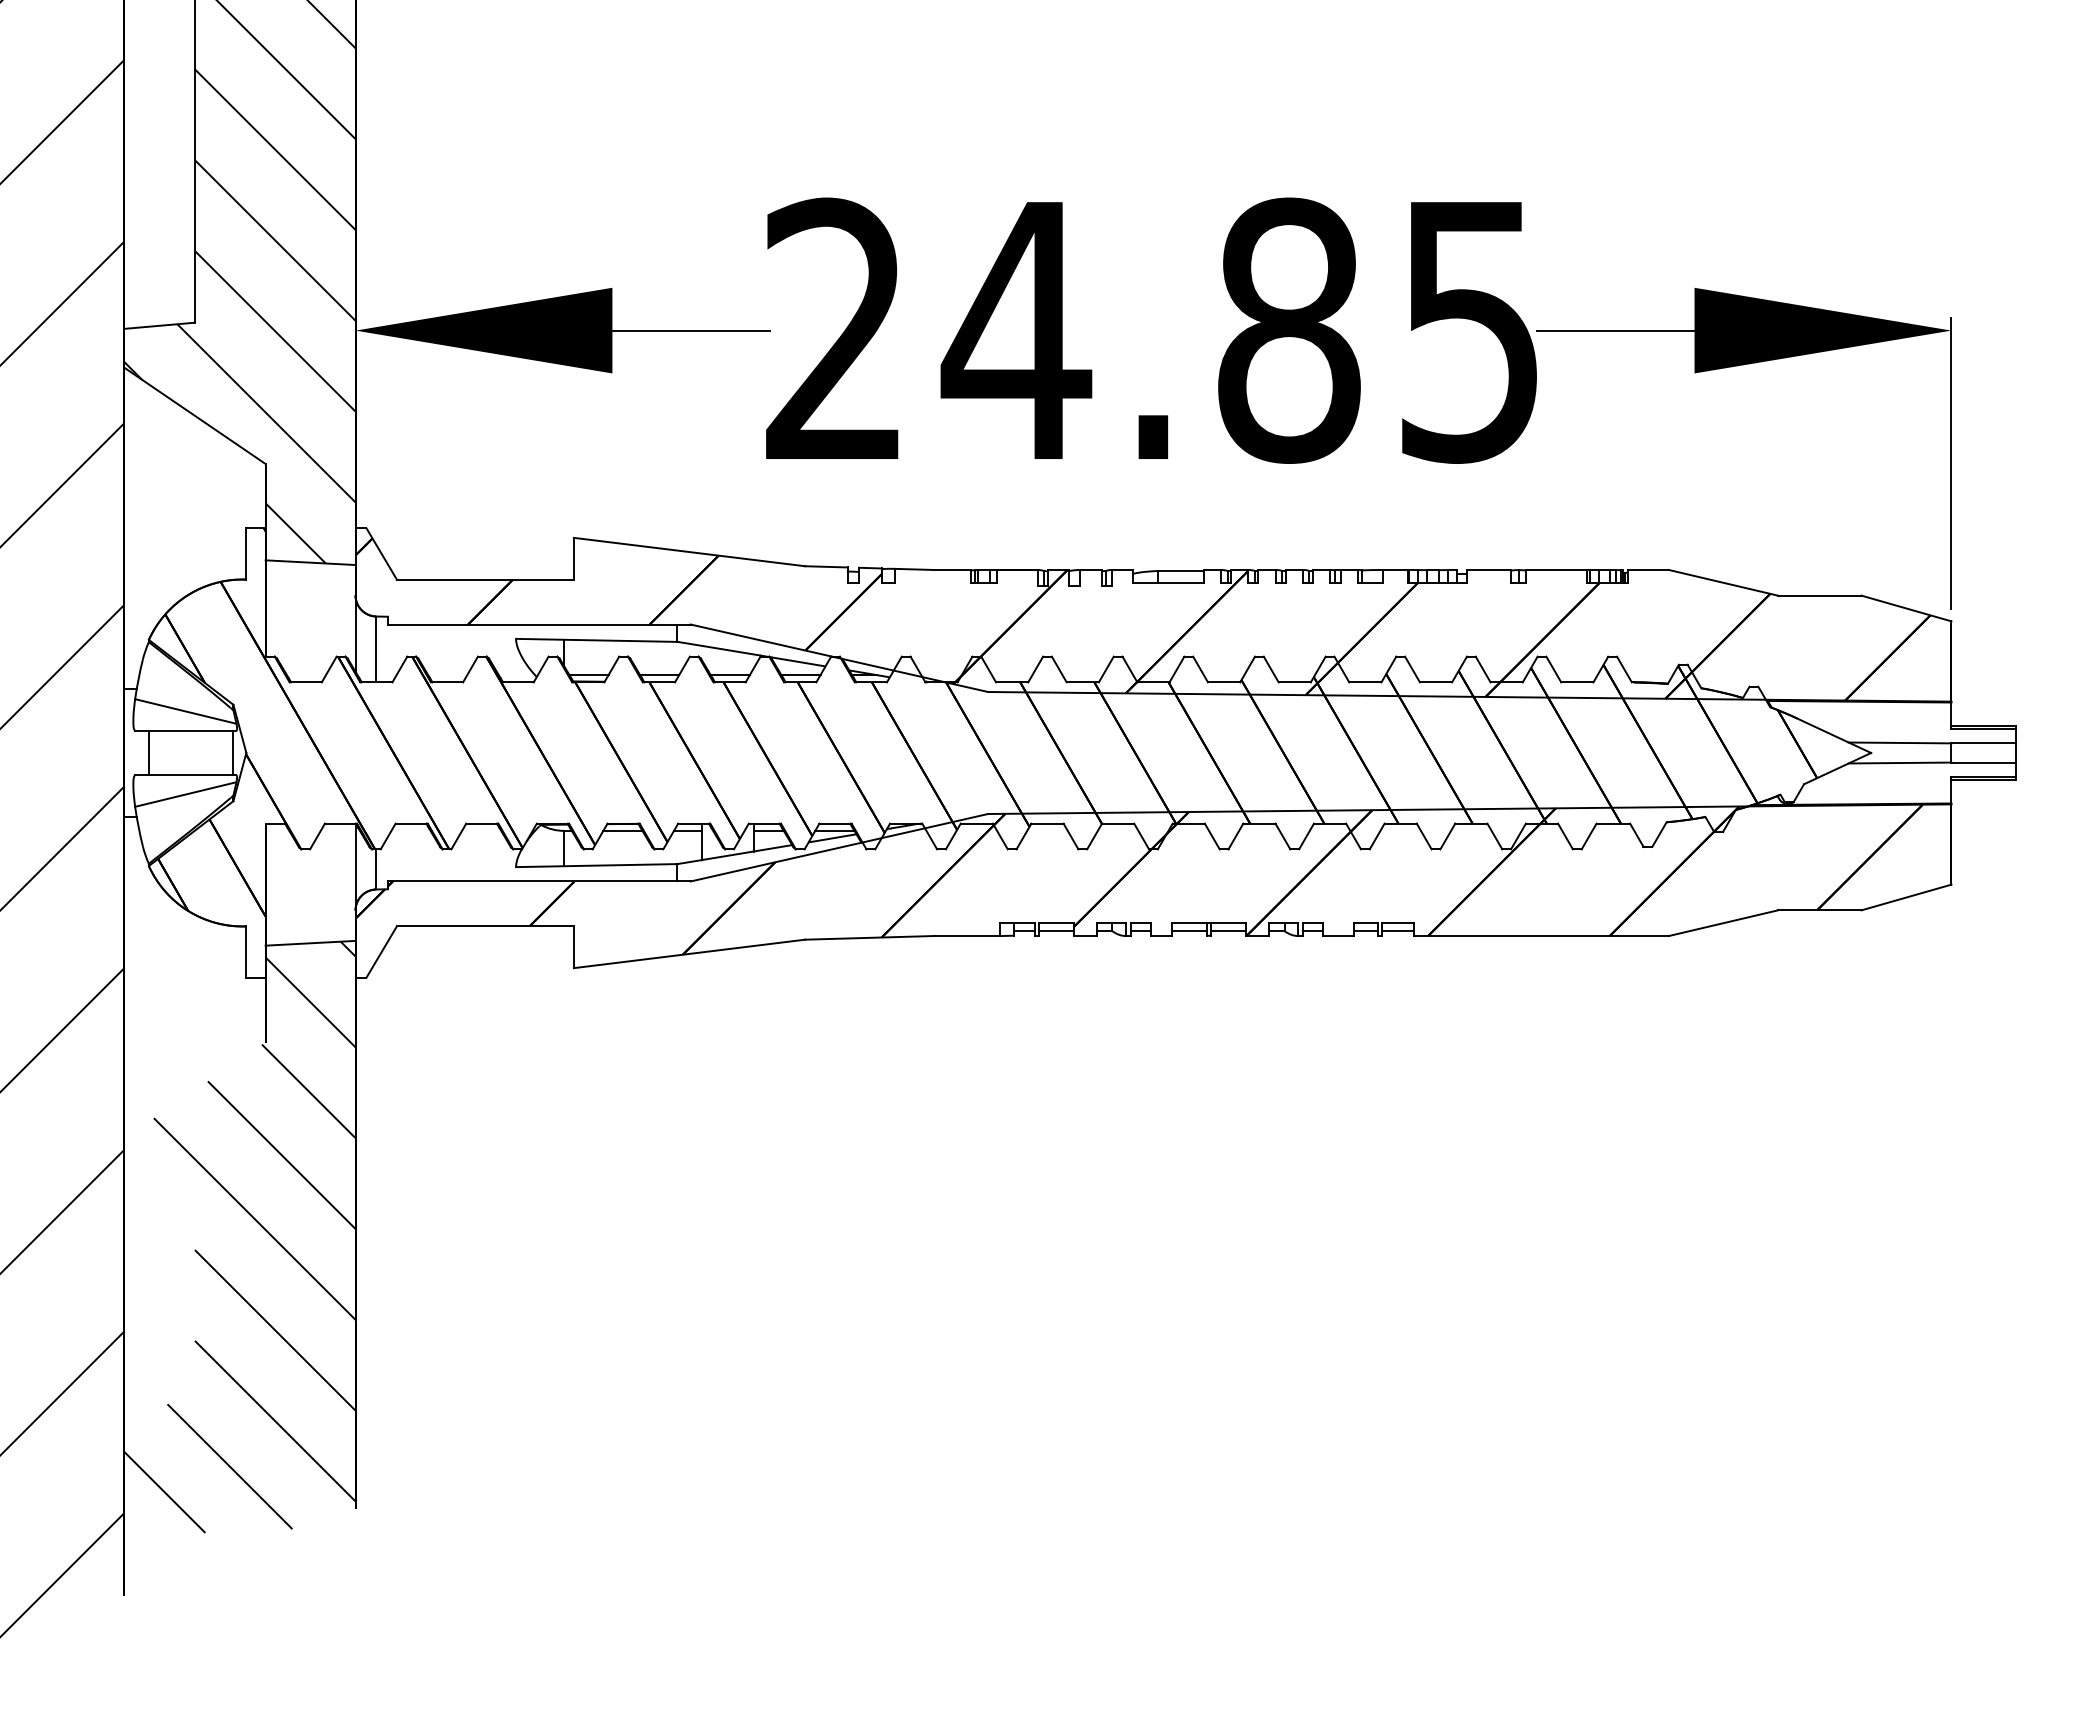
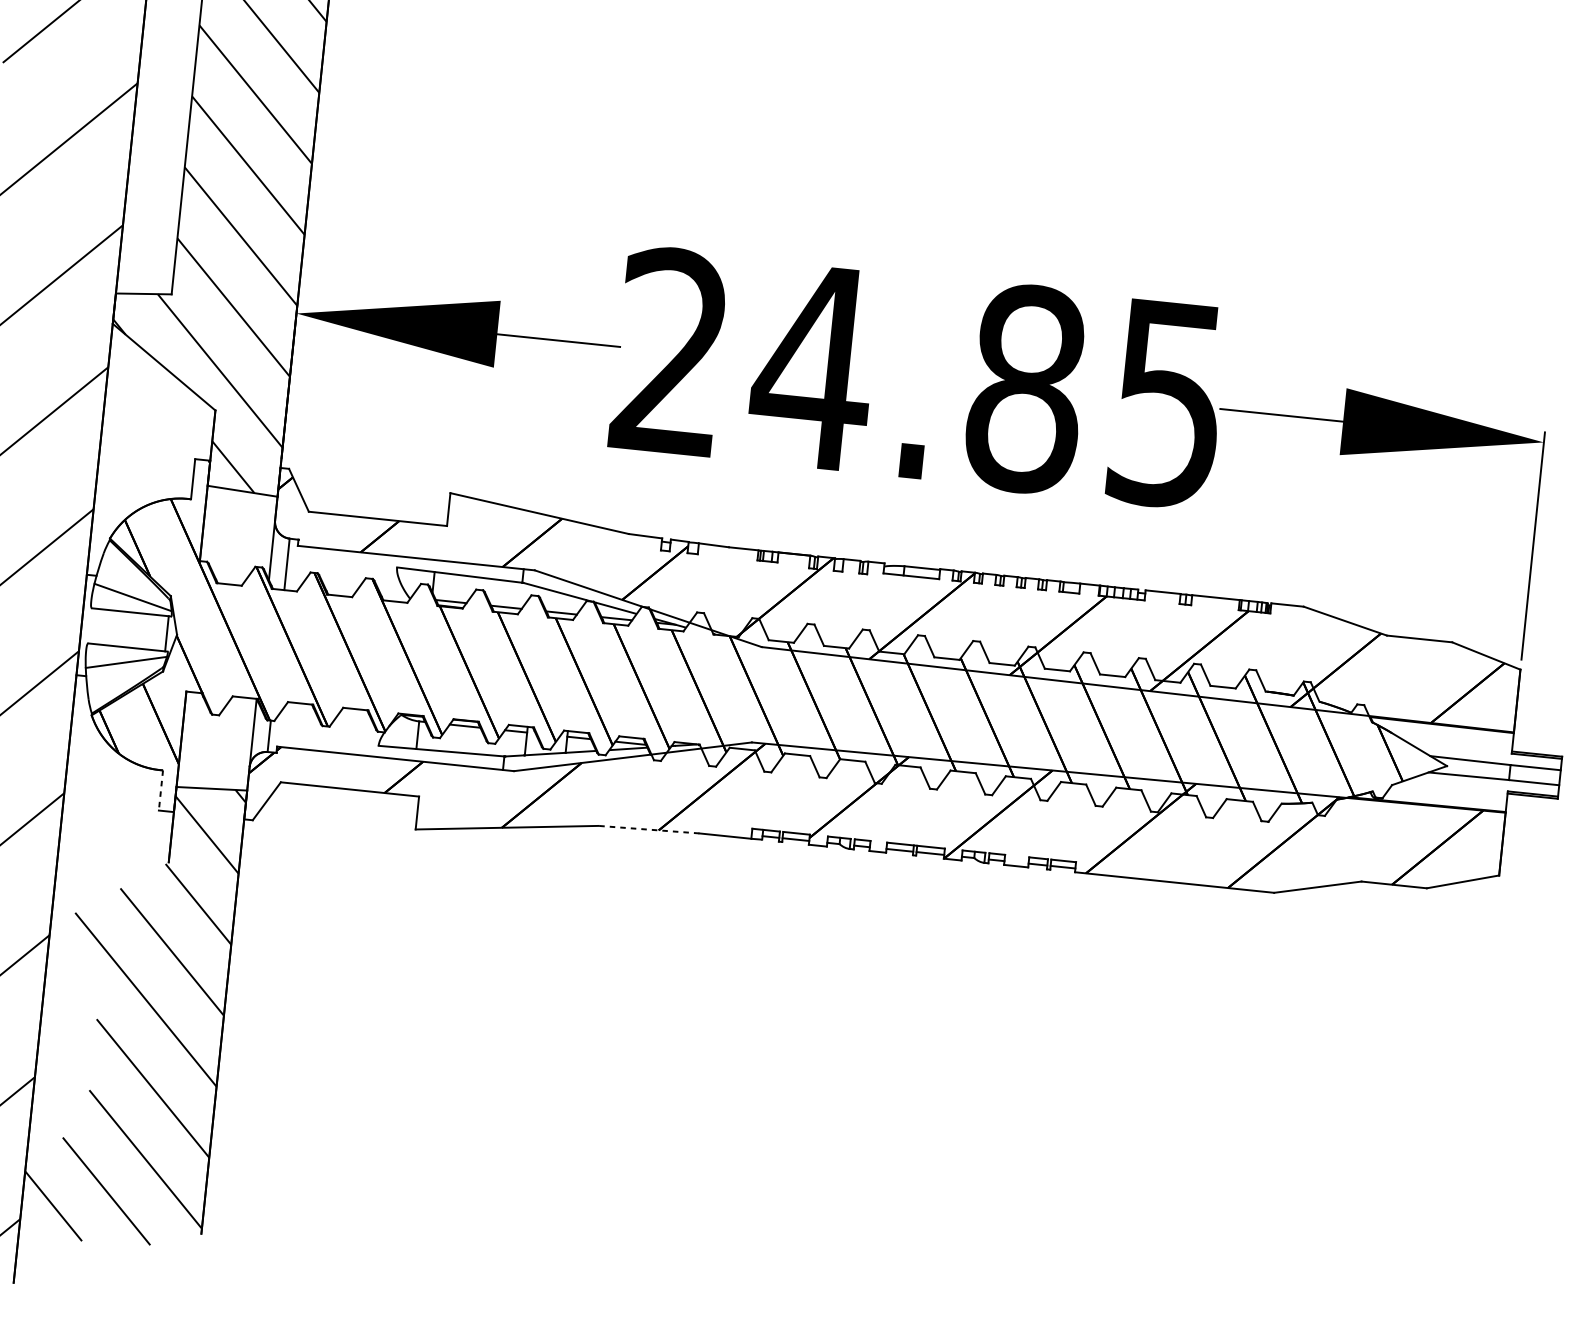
line: (148, 752) -> (100, 626), removed
line: (868, 937) -> (648, 829), solid -> dashed
line: (246, 952) -> (161, 790), solid -> dashed

